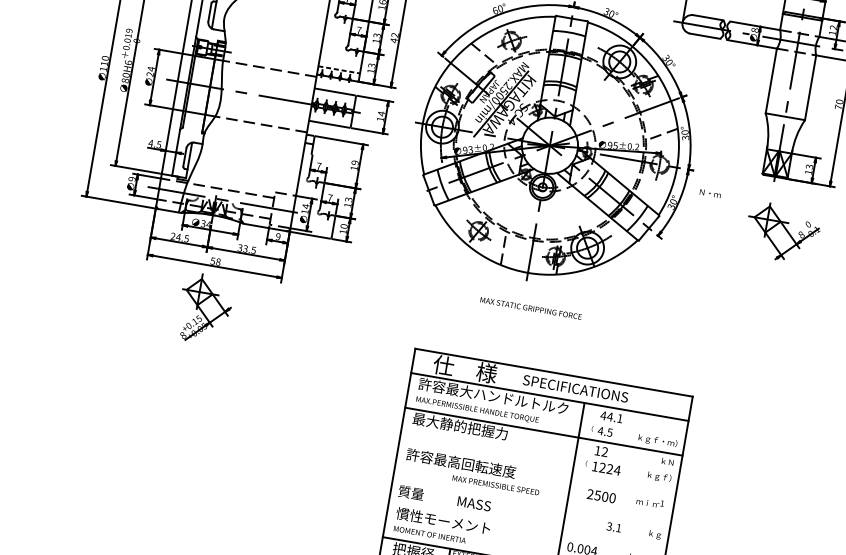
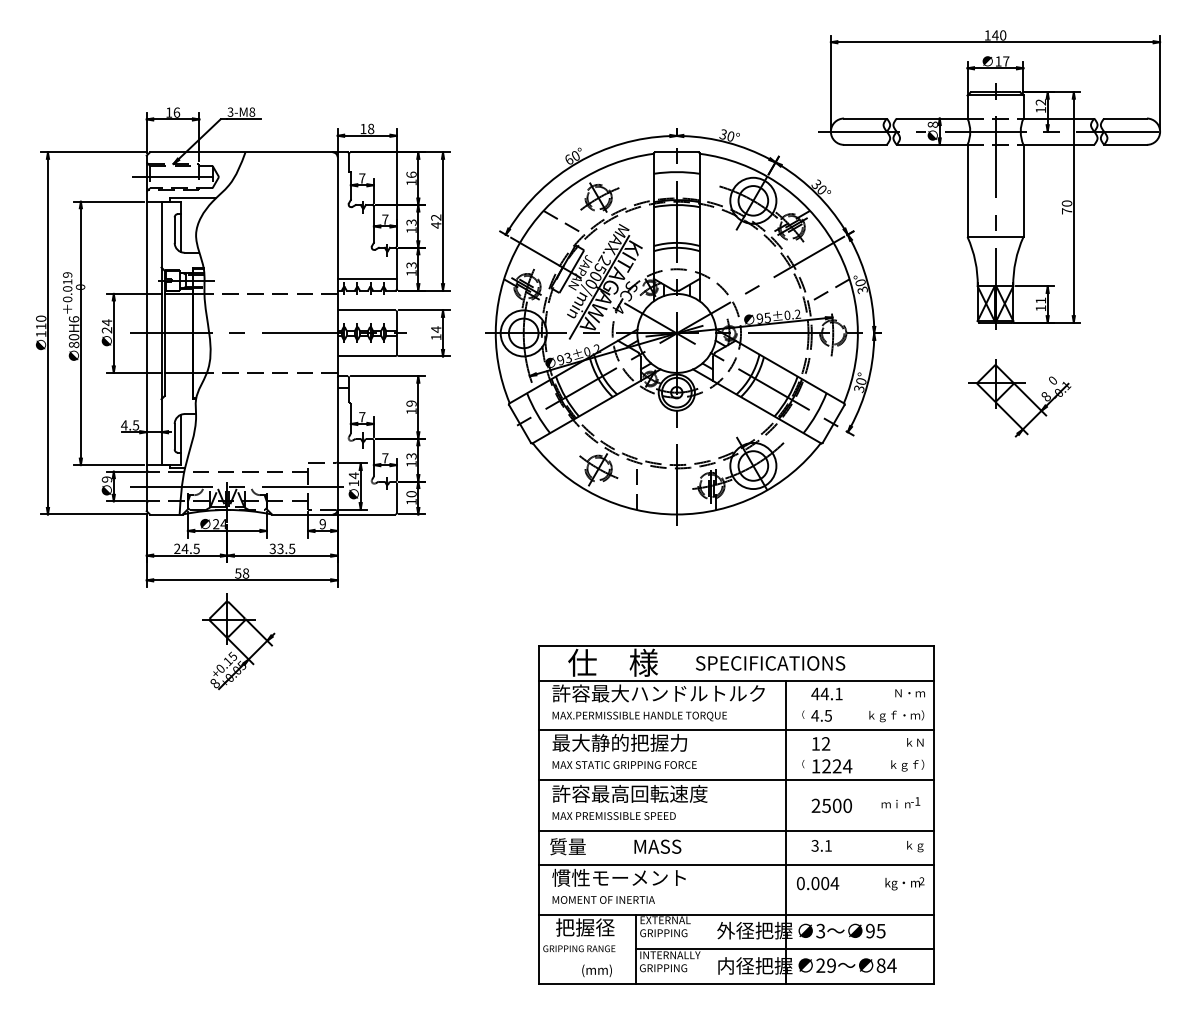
line: (339, 69) -> (367, 278), dashed -> solid
text: (809, 166) -> (1040, 300), 13 -> 11
text: (709, 193) -> (909, 693), moved
text: (203, 224) -> (216, 524), 34 -> 24
text: (531, 308) -> (624, 764), moved
line: (537, 466) -> (736, 779), added
text: (495, 484) -> (613, 815), moved
line: (531, 501) -> (736, 830), added
line: (527, 526) -> (736, 865), added
text: (613, 527) -> (821, 845), moved

